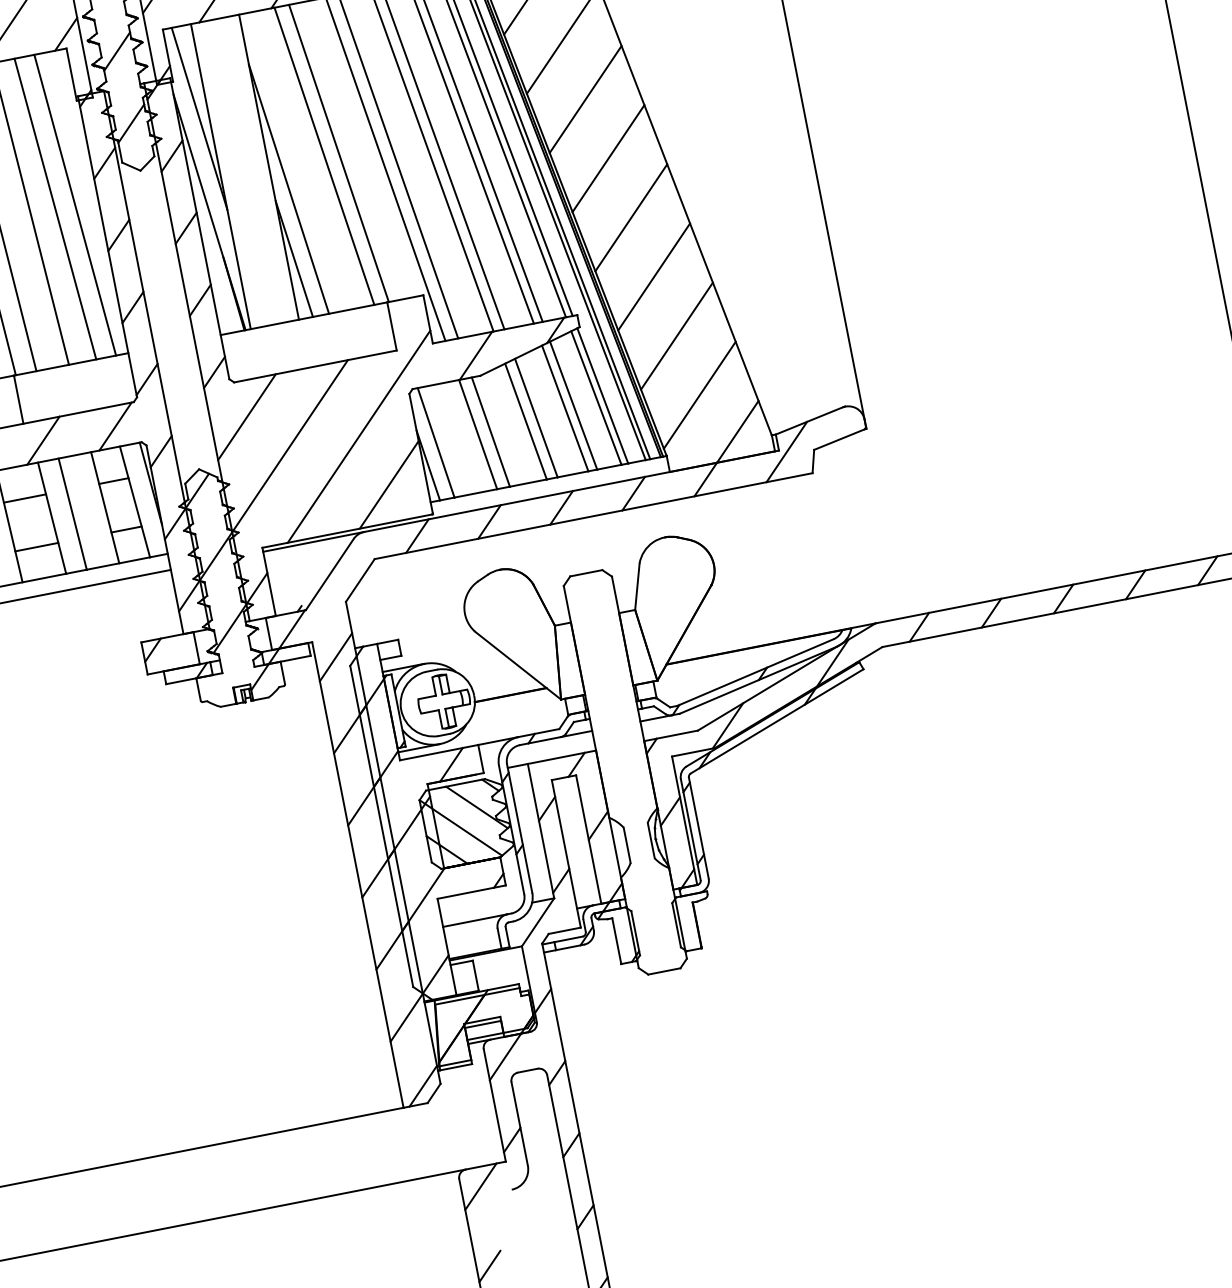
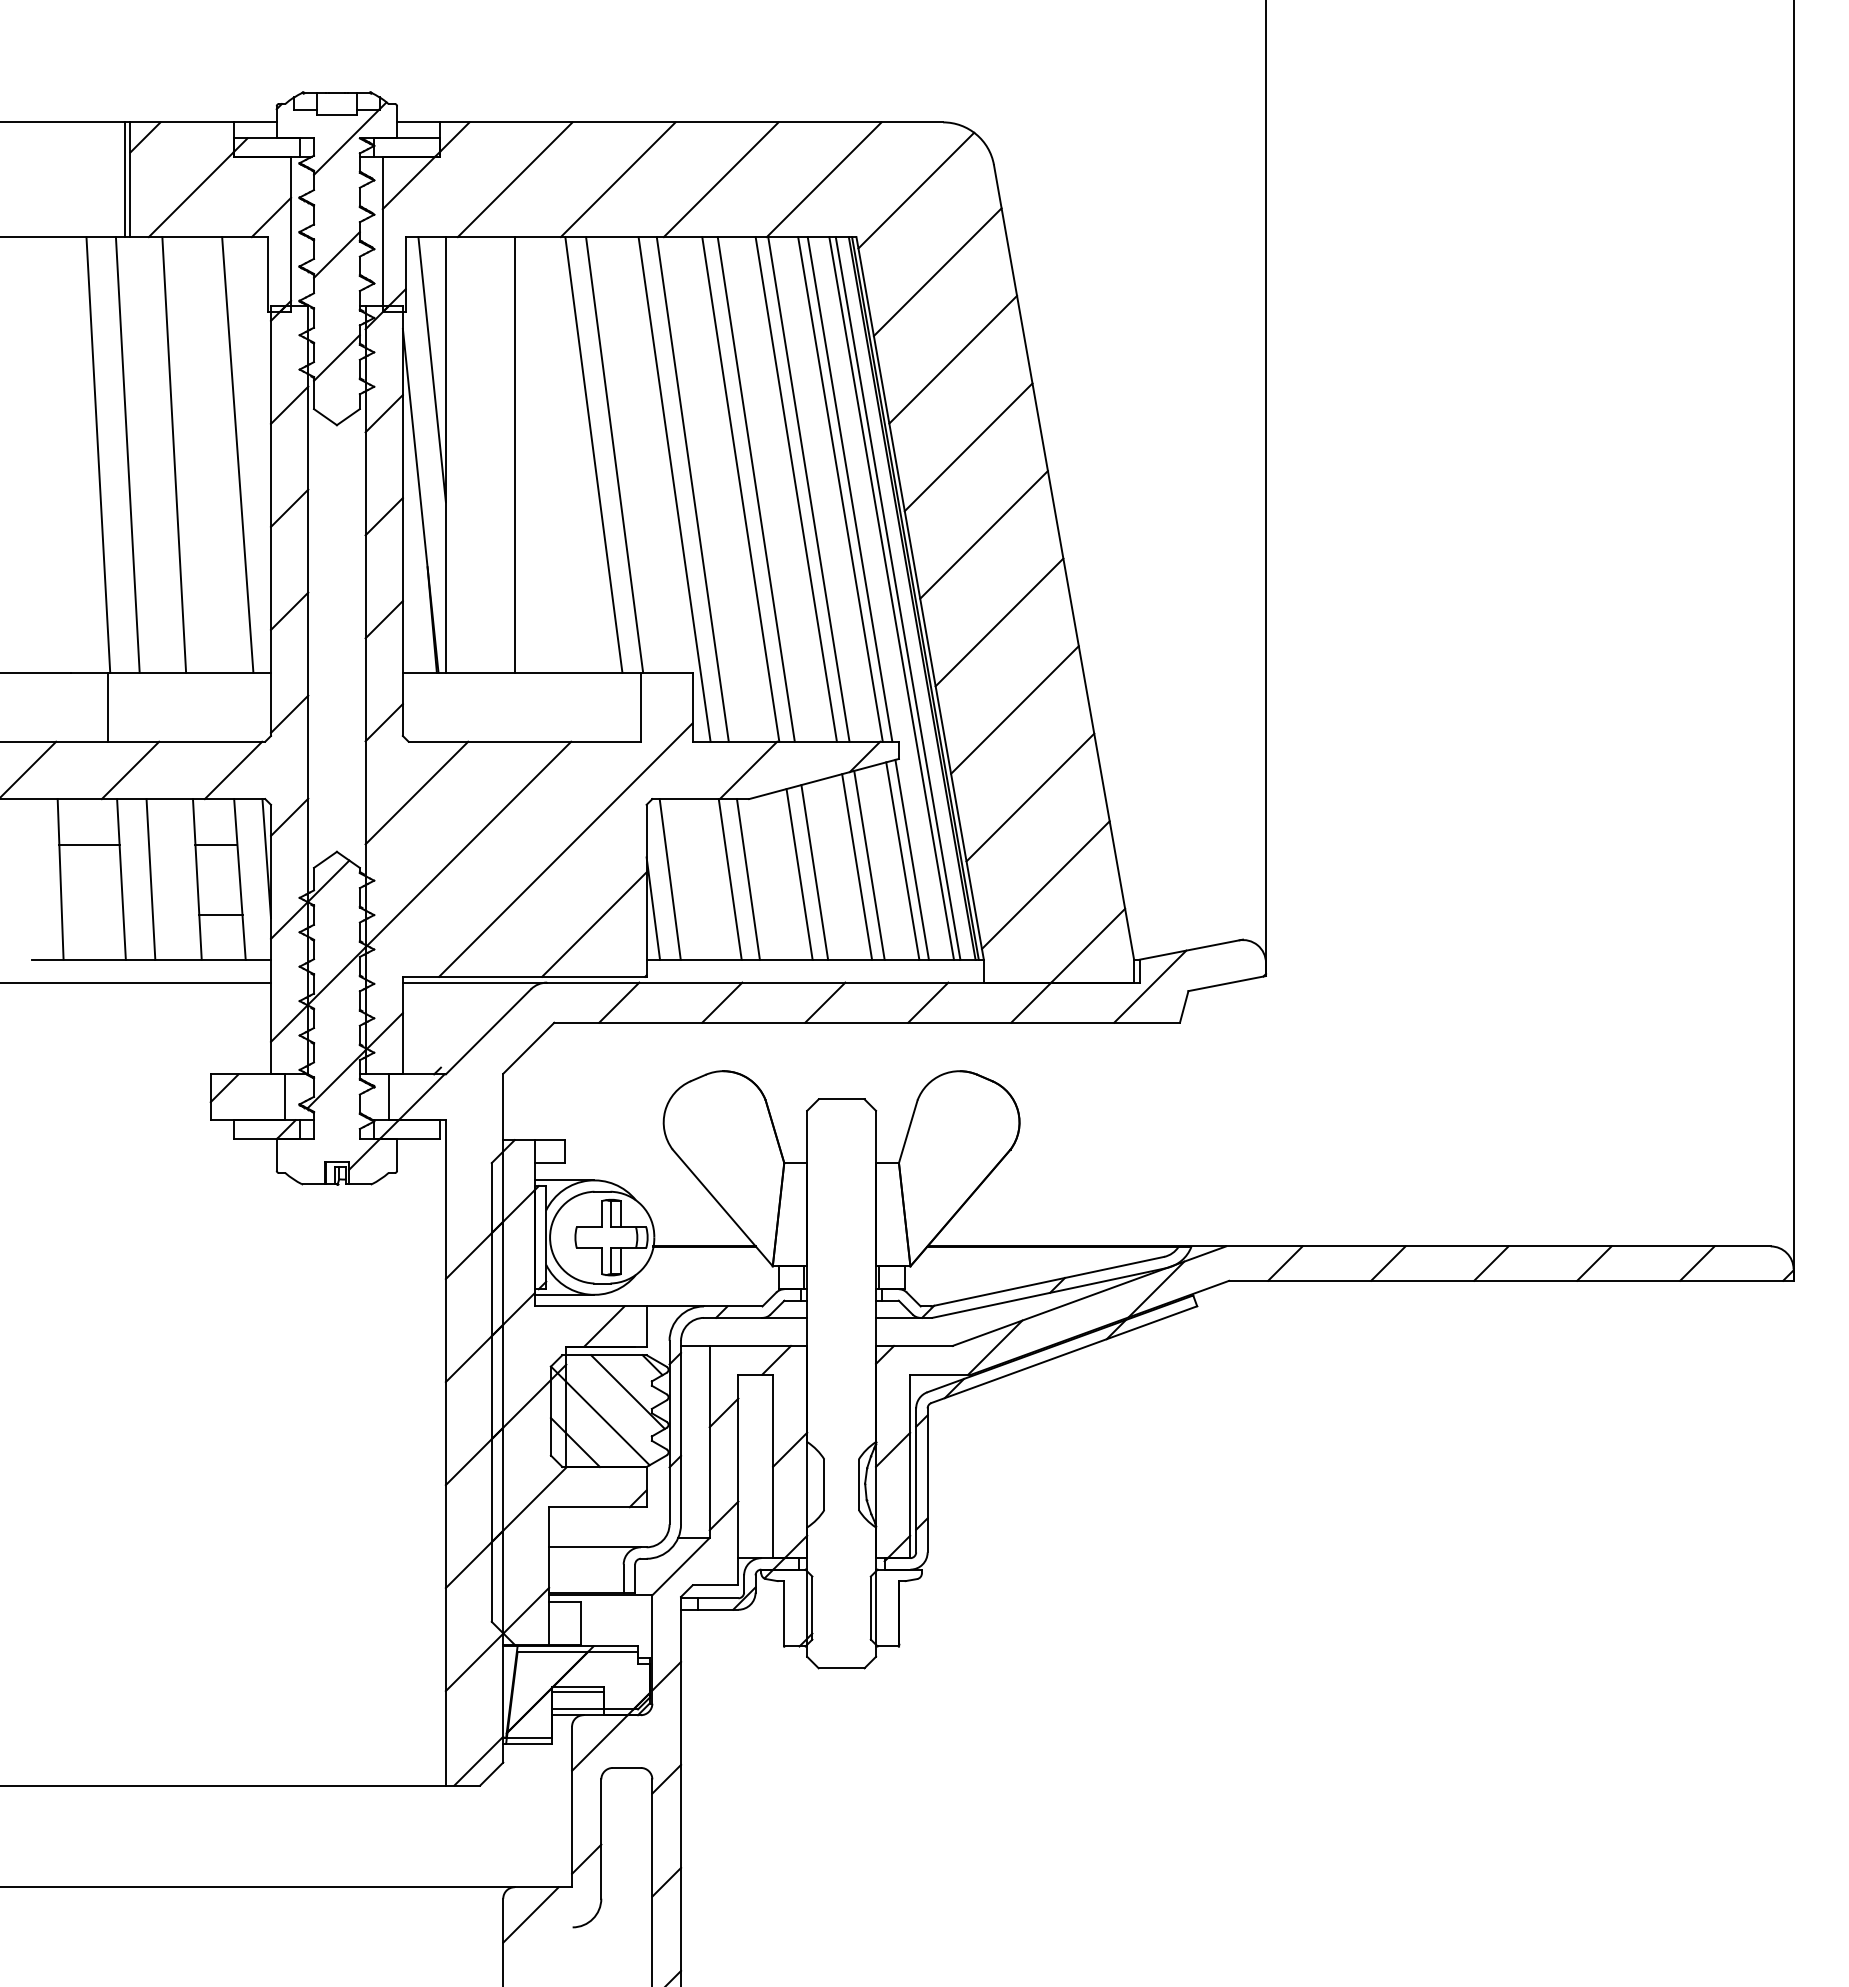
line: (288, 189) -> (535, 490), removed
line: (55, 208) -> (209, 454), removed
line: (294, 258) -> (524, 587), removed
line: (36, 547) -> (92, 915), removed
line: (335, 657) -> (474, 1147), removed

